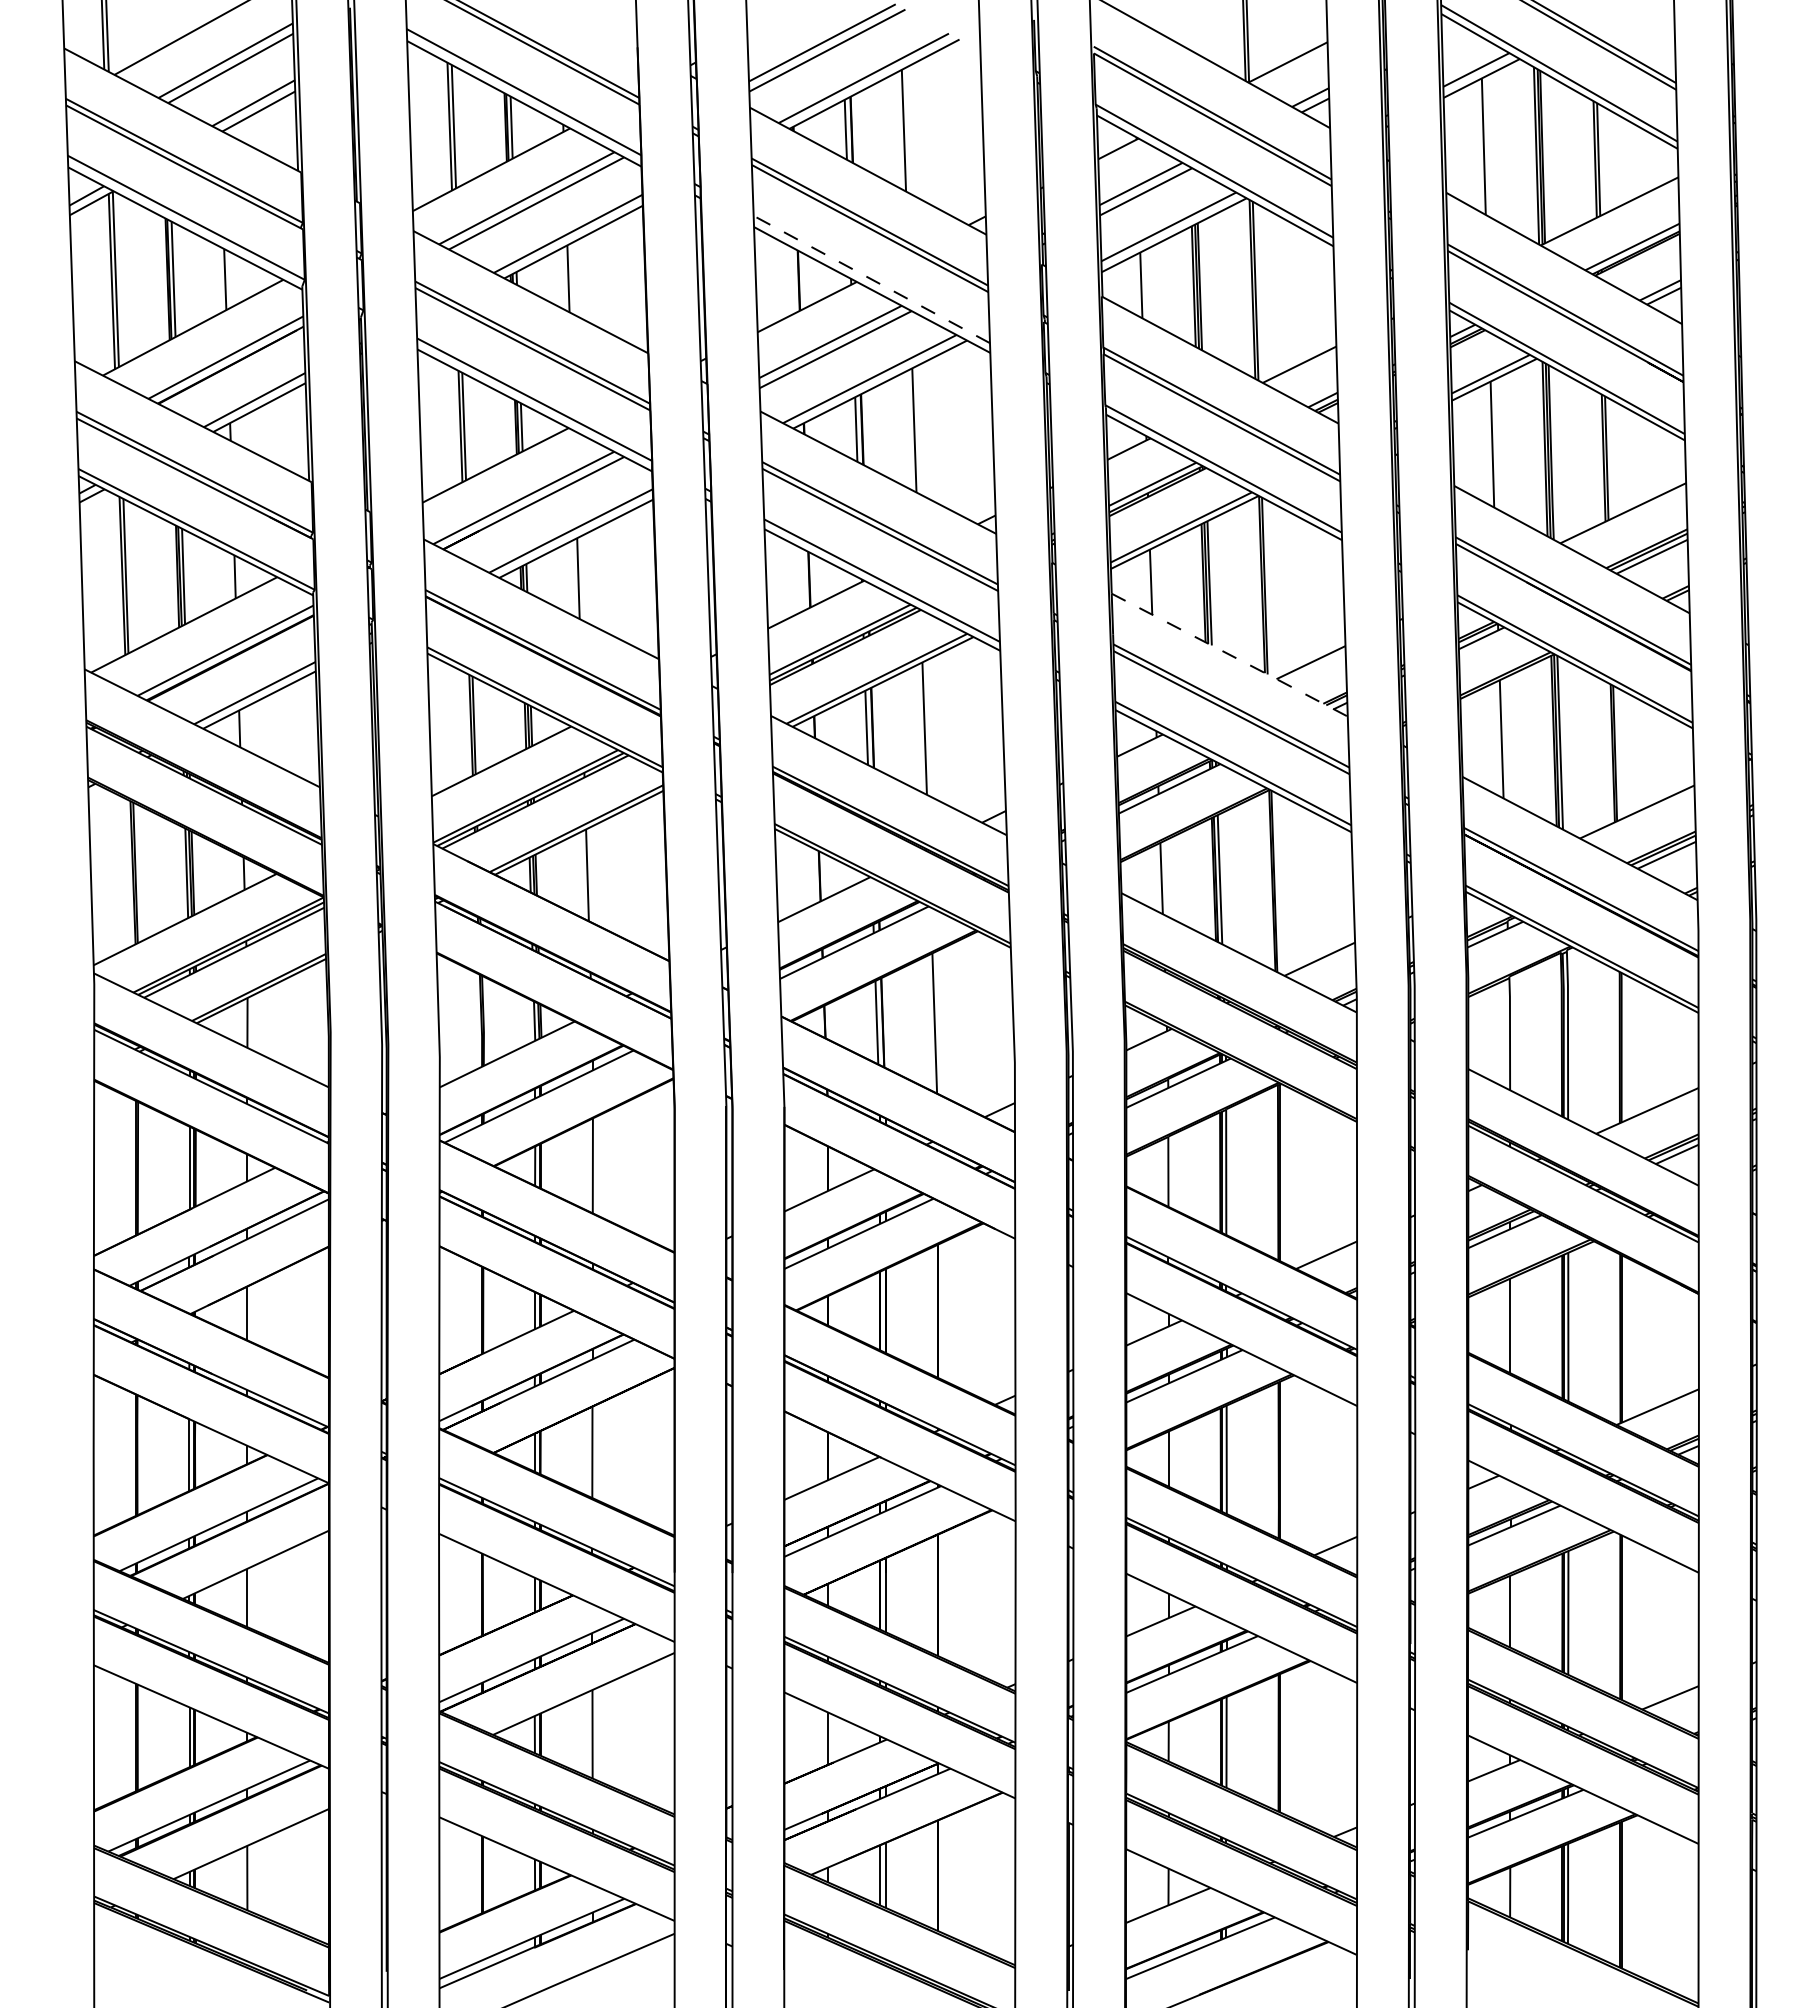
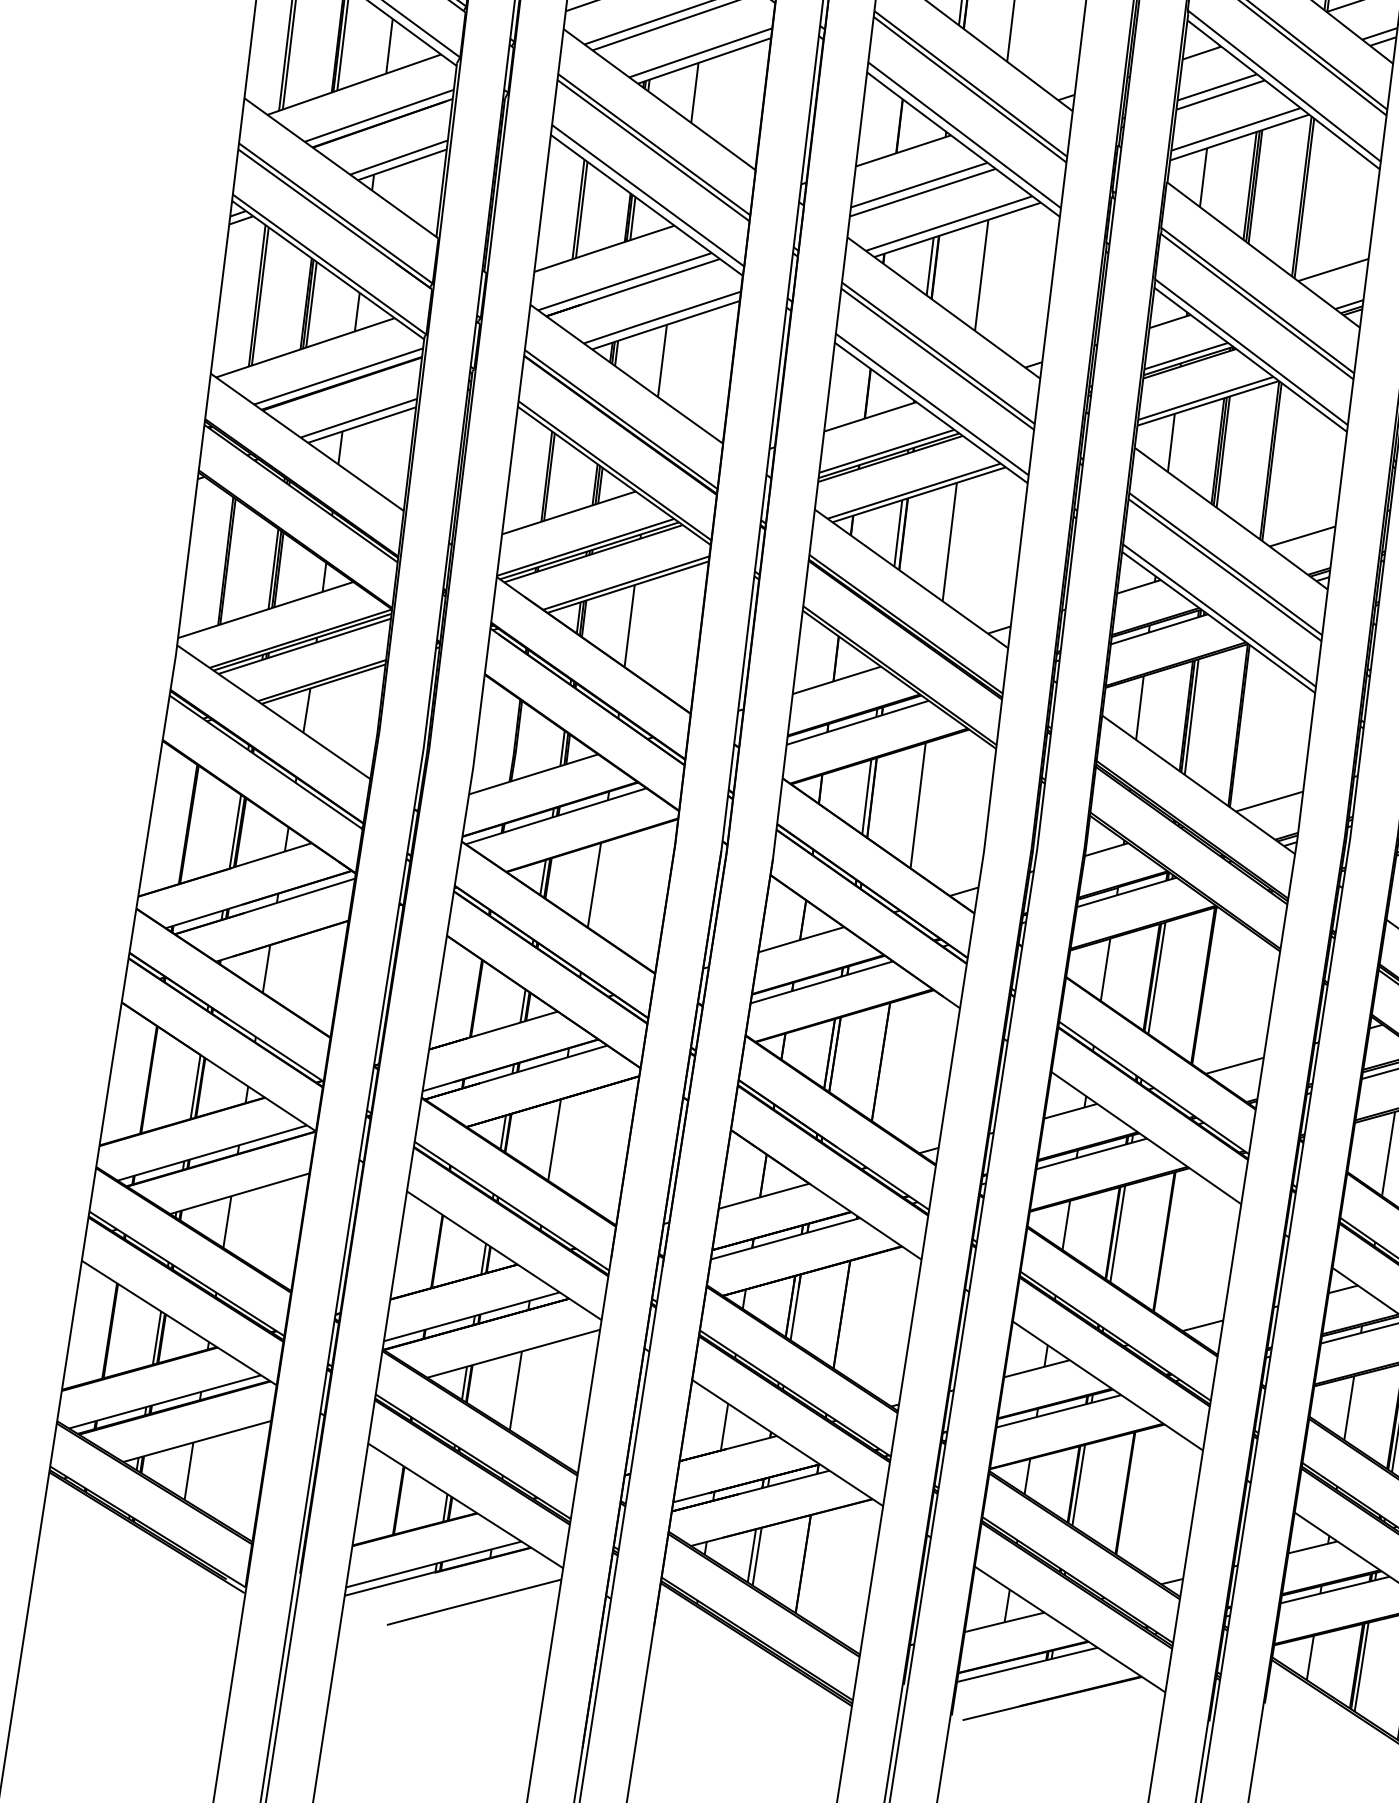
line: (871, 279) -> (964, 135), dashed -> solid
line: (1230, 655) -> (1231, 519), dashed -> solid

